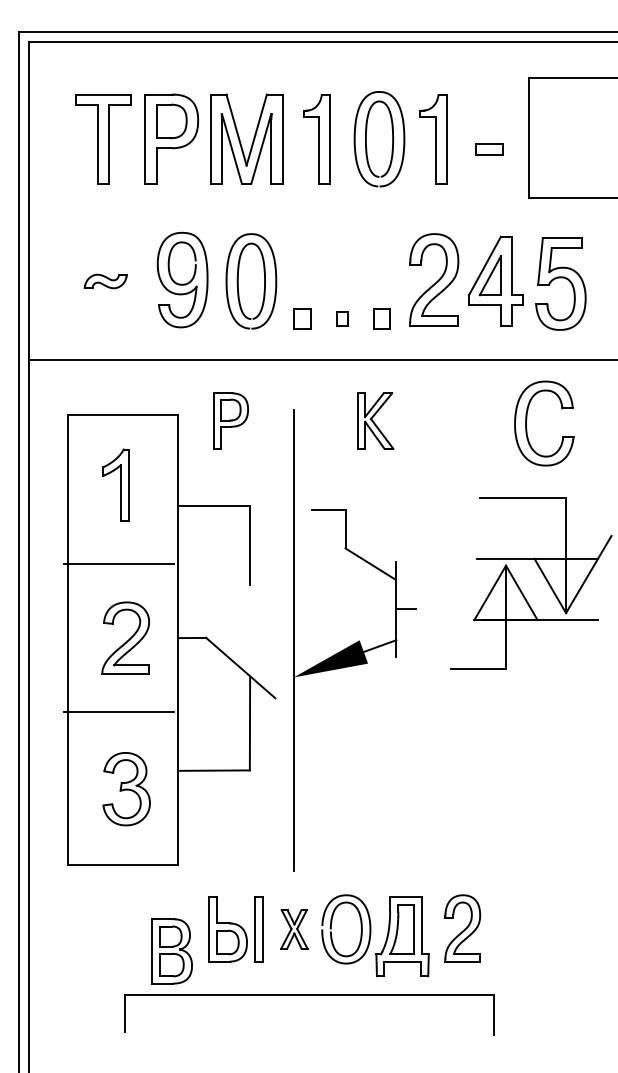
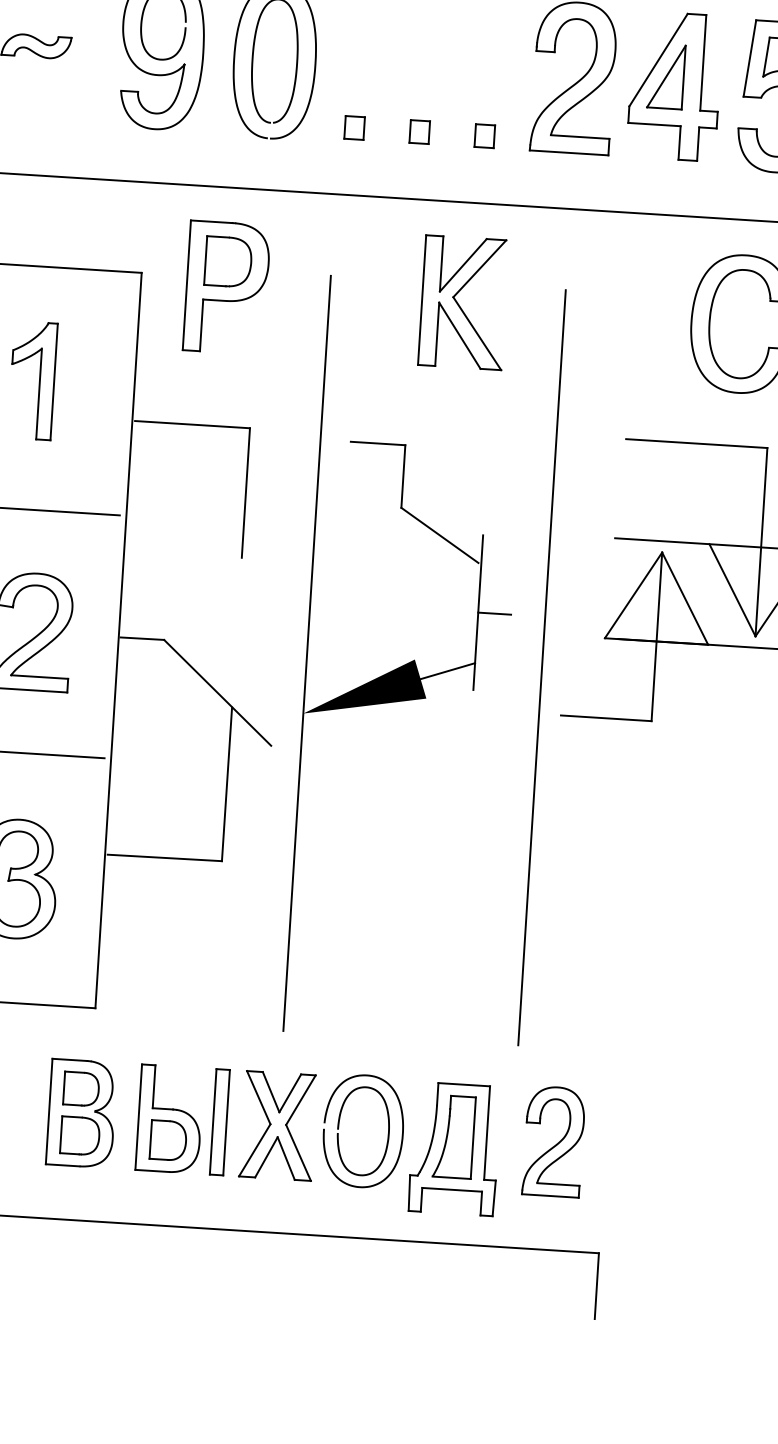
part: (302, 318) -> (354, 127), size x0.71
part: (381, 318) -> (483, 135), size x0.71
part: (230, 420) -> (226, 286), size x1.43
part: (375, 420) -> (463, 301), size x1.43
line: (437, 640) -> (542, 667), added
part: (294, 929) -> (278, 1126), size x1.67
part: (171, 951) -> (80, 1113), moved

